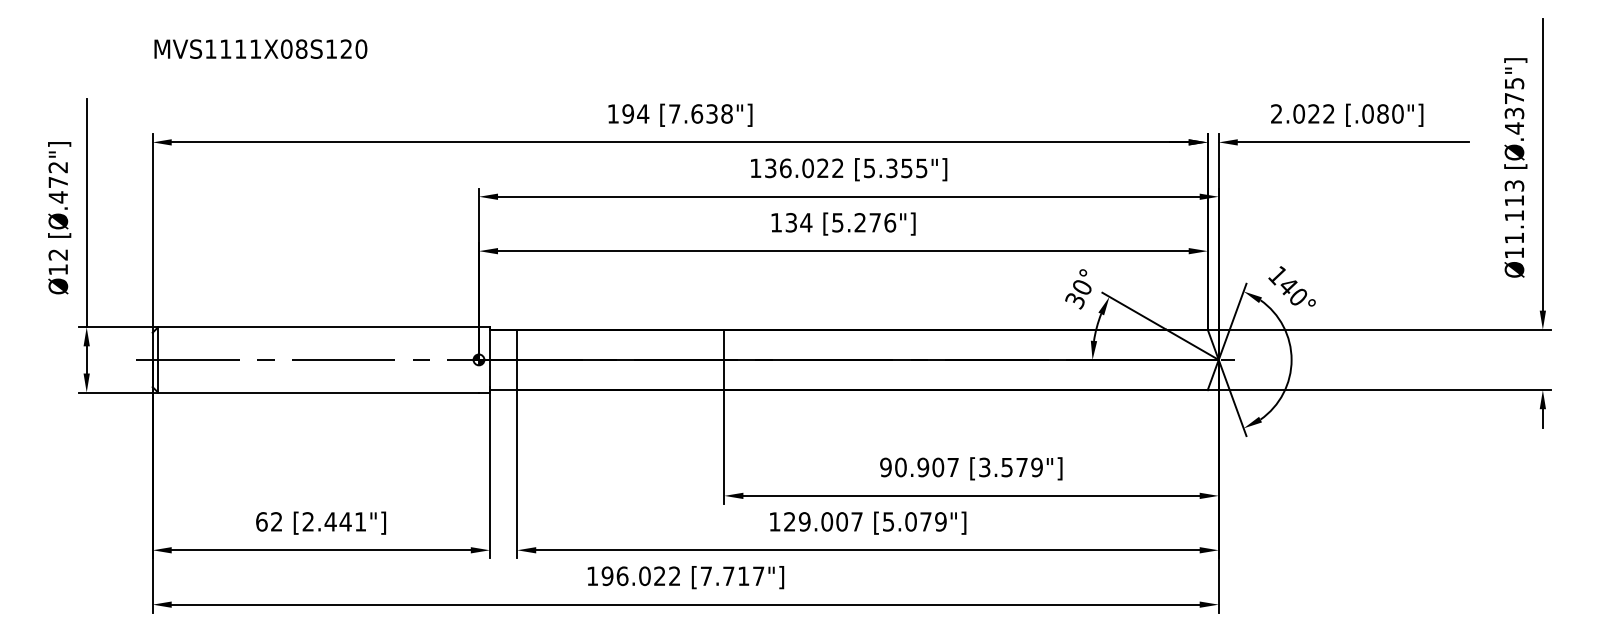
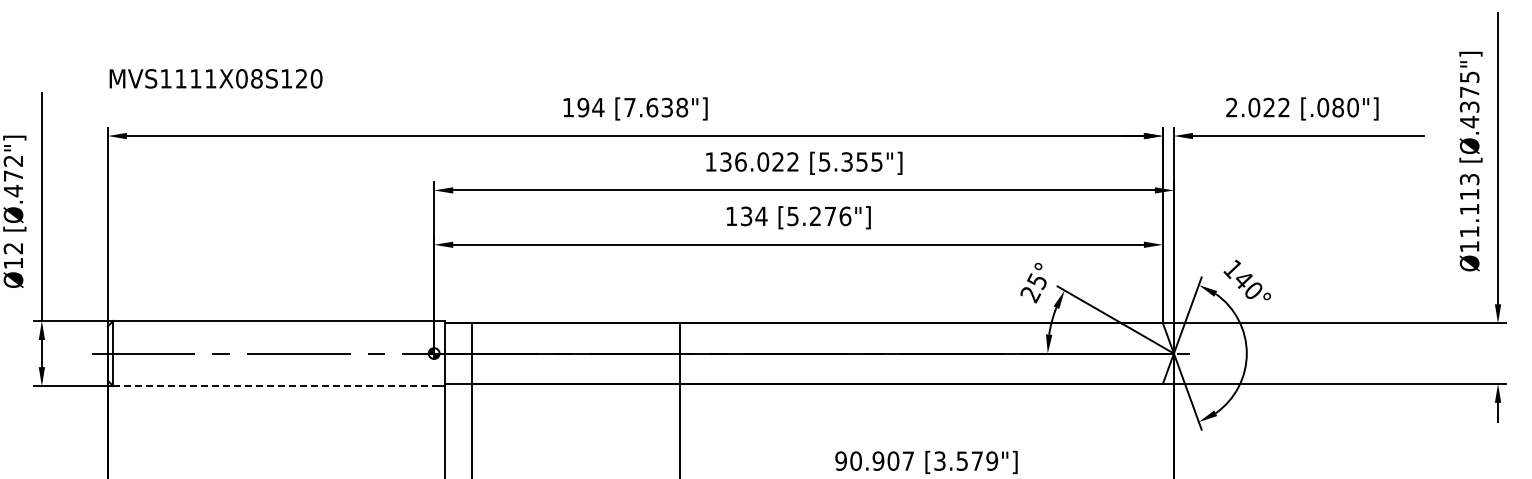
text: (260, 48) -> (215, 78), moved
text: (1078, 294) -> (1033, 288), 30° -> 25°
line: (319, 392) -> (274, 386), solid -> dashed

